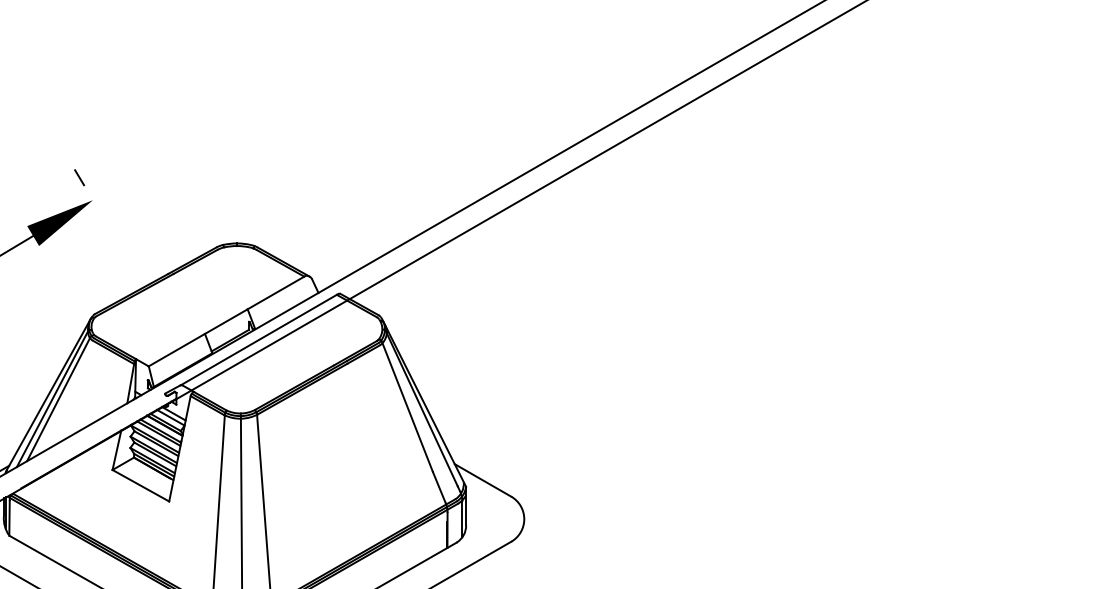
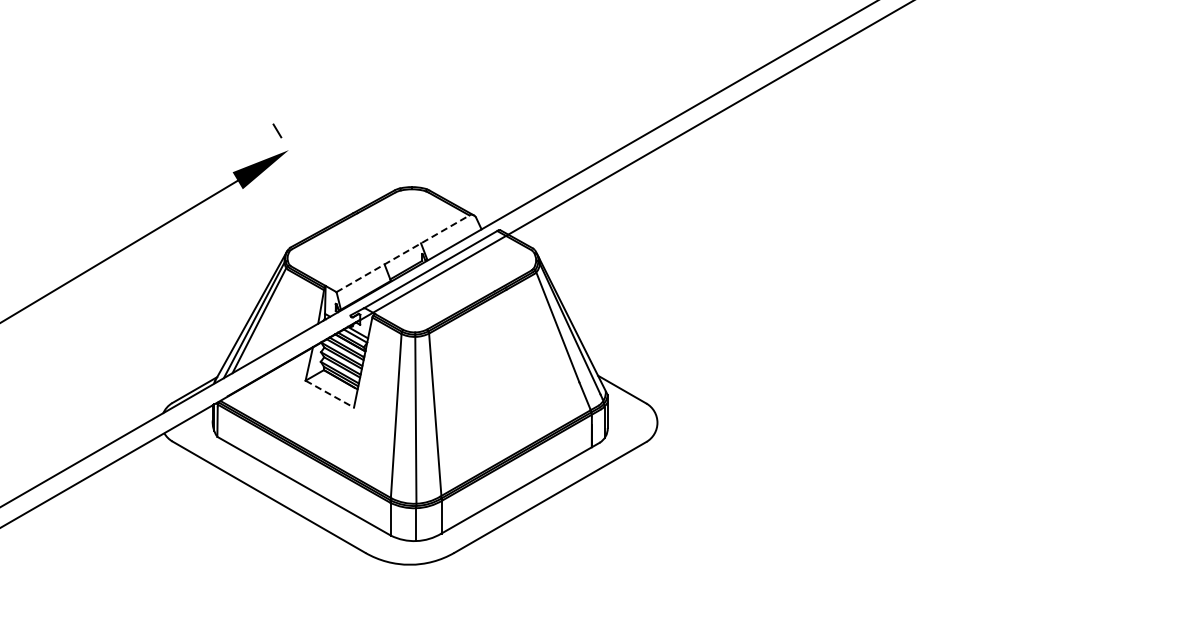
line: (227, 321) -> (403, 253), solid -> dashed
line: (140, 486) -> (329, 394), solid -> dashed

